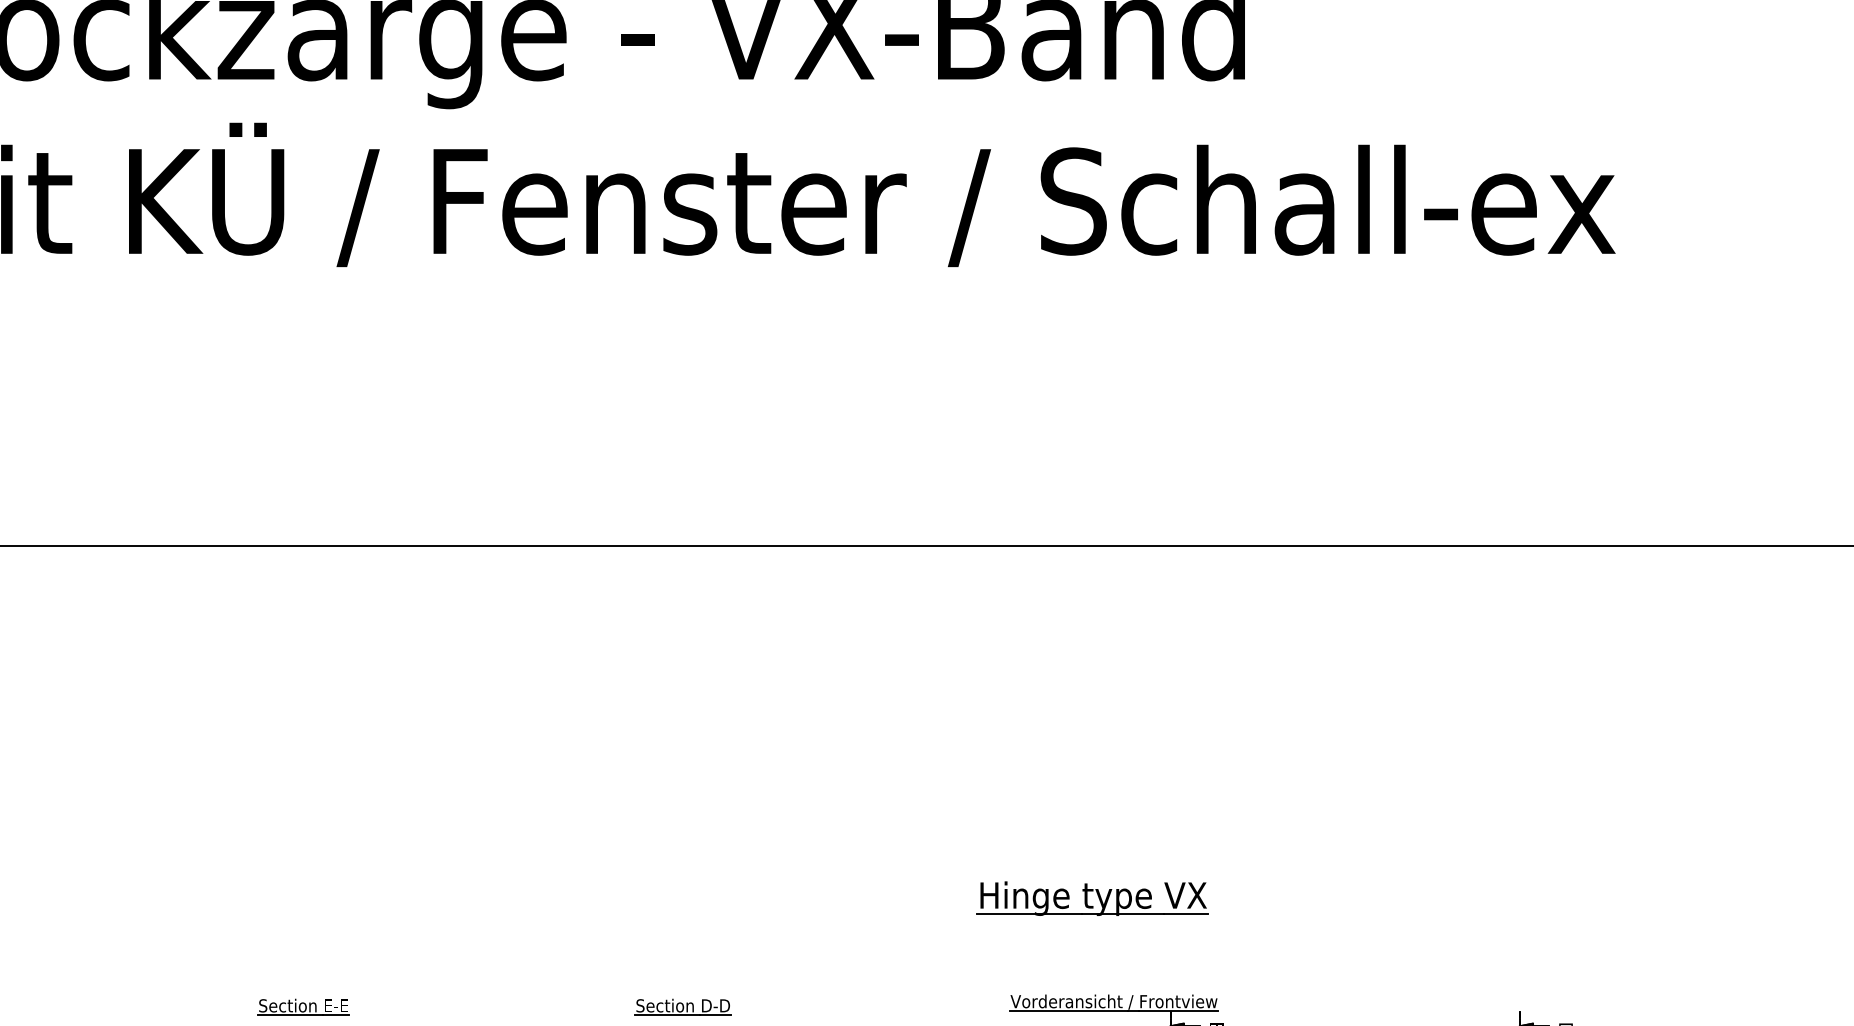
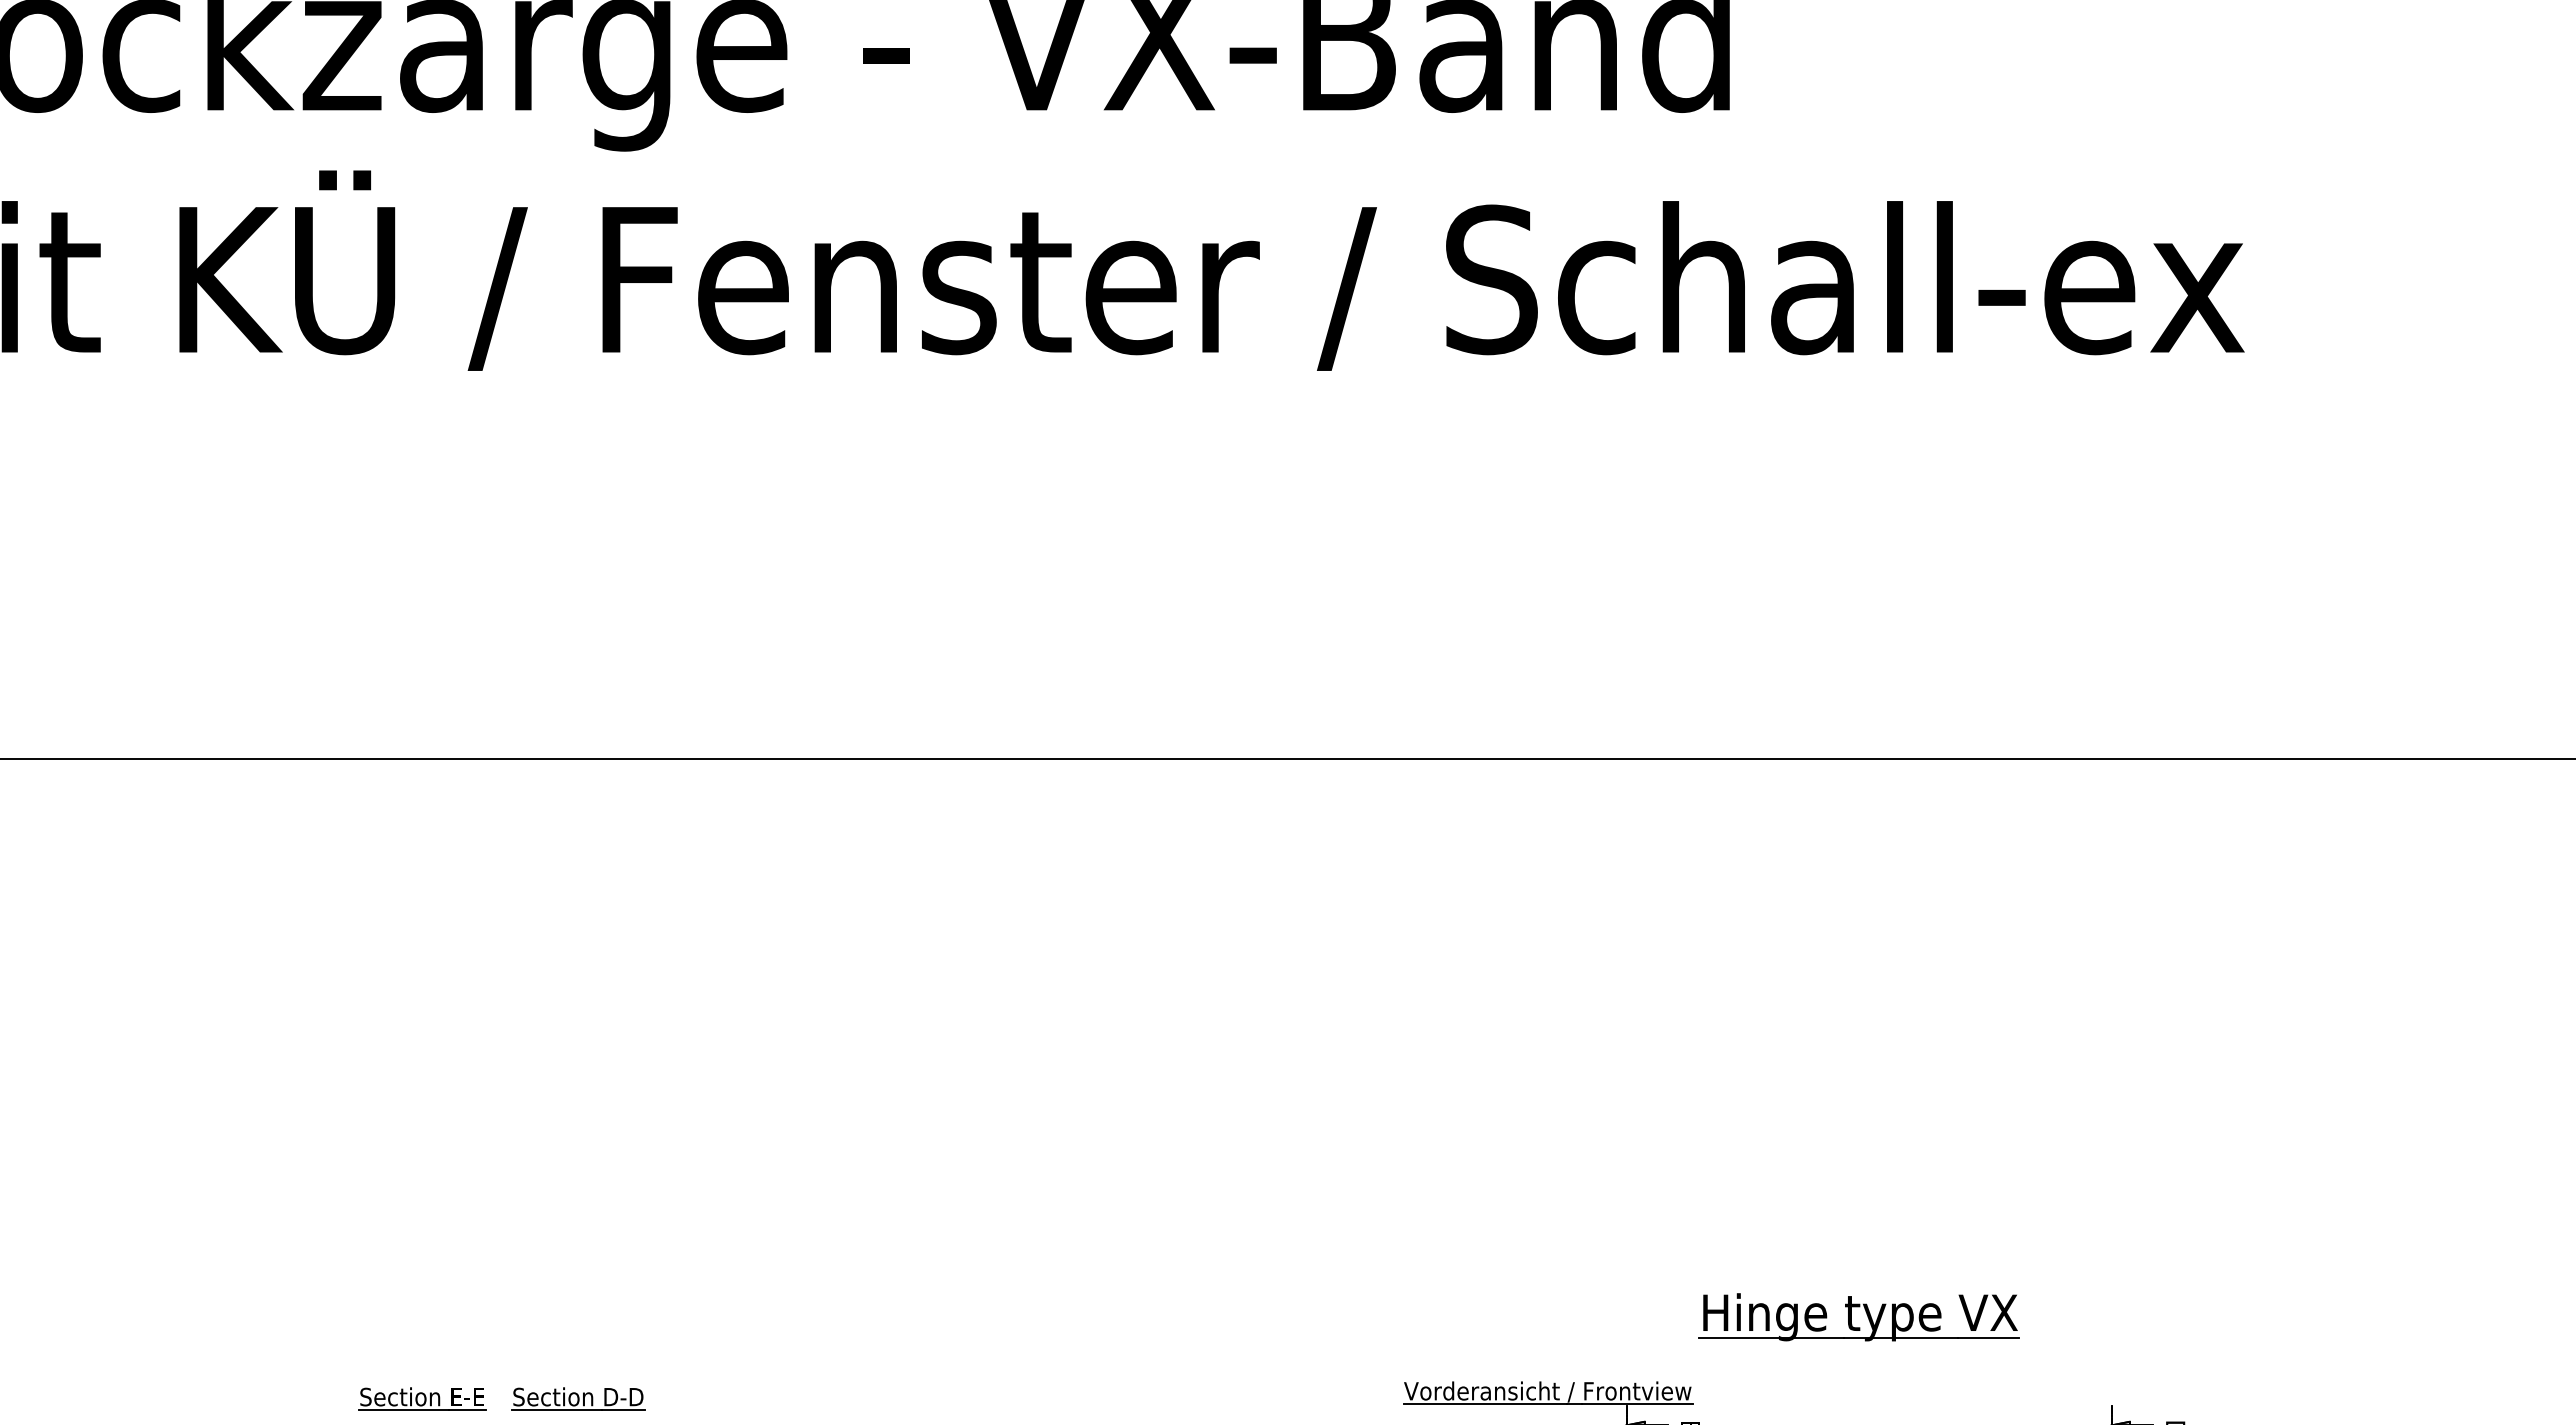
part: (1087, 898) -> (1851, 1317), moved
part: (683, 1006) -> (578, 1398), moved

